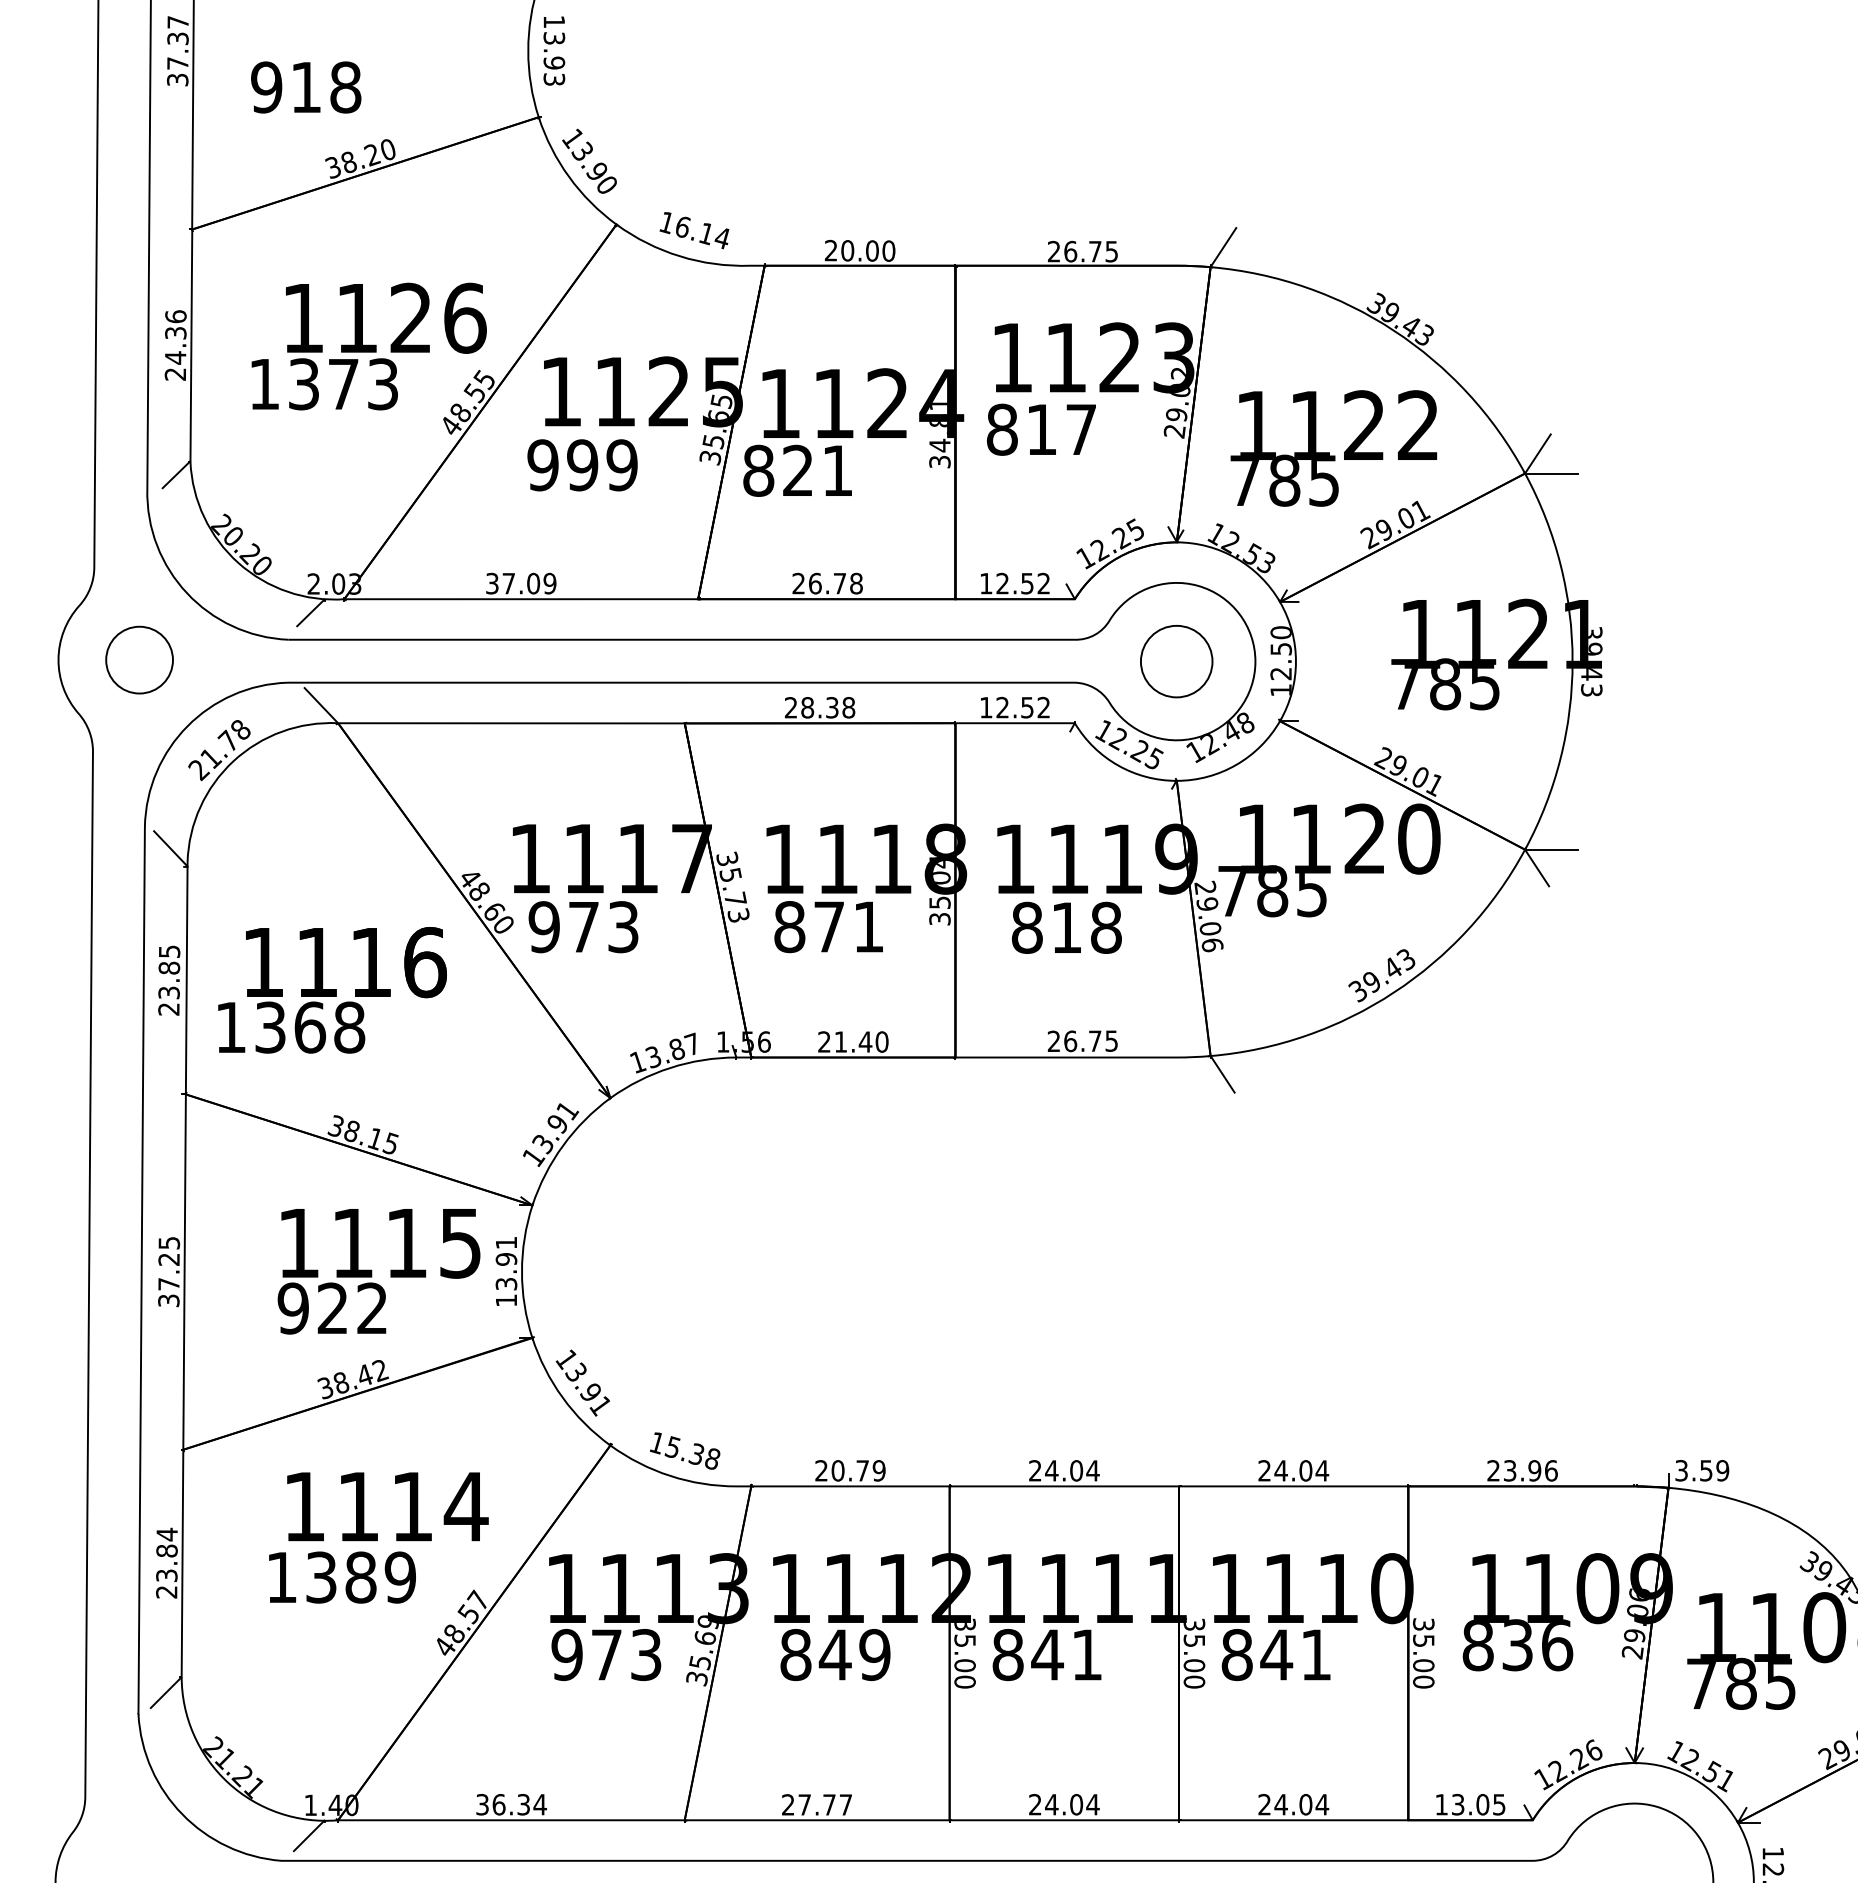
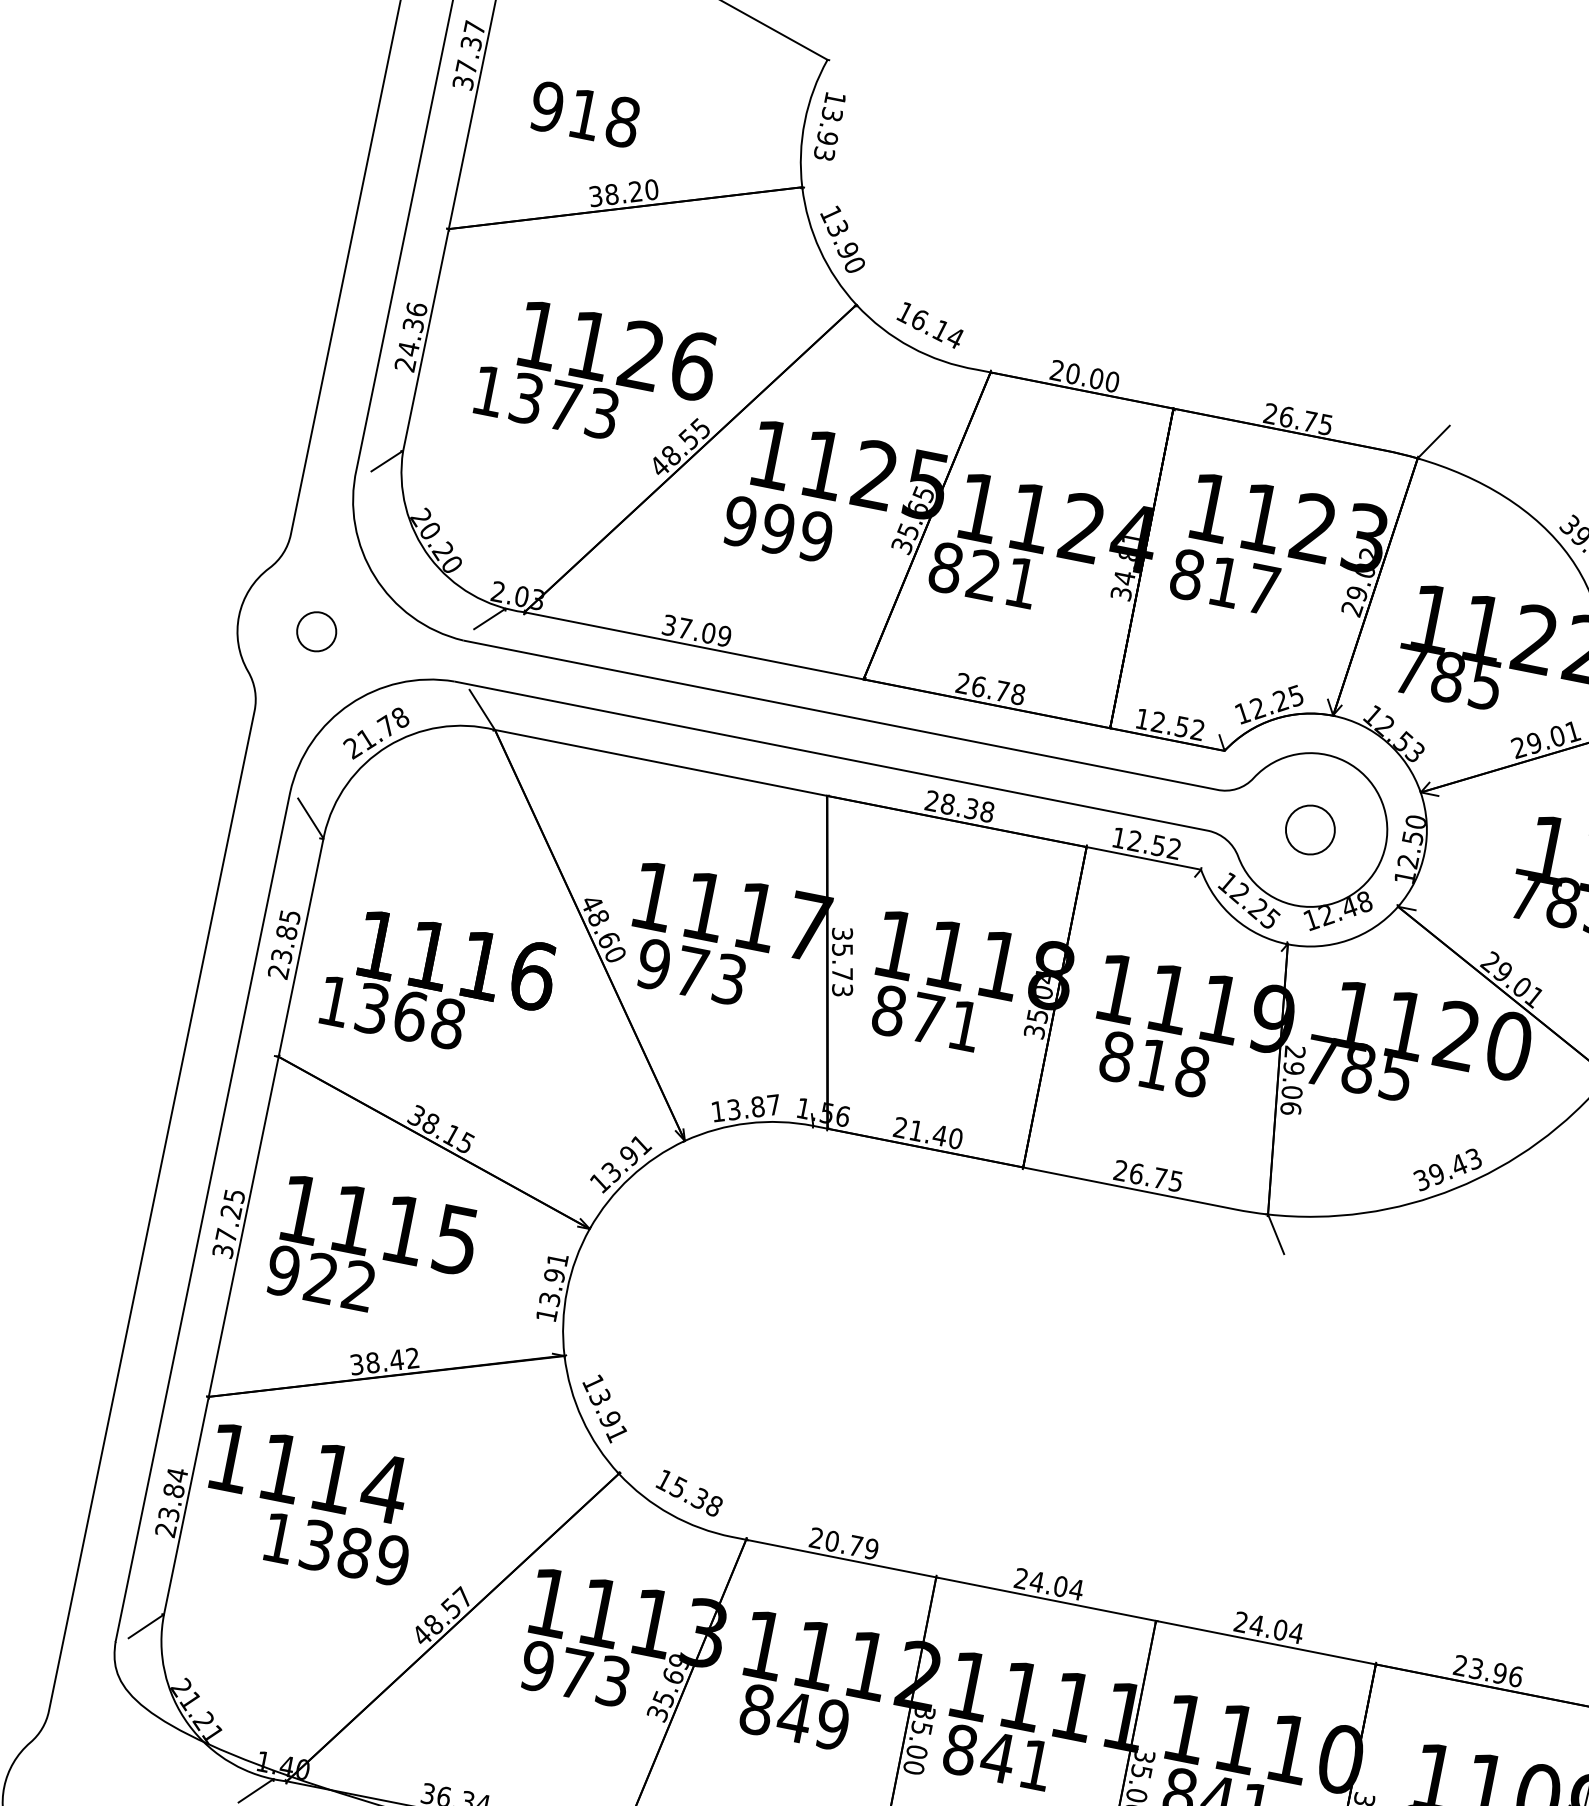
circle: (139, 659) -> (316, 631), size x0.6
circle: (1176, 661) -> (1310, 829), size x0.7
text: (378, 1271) -> (372, 1251), moved
text: (387, 1506) -> (309, 1473), moved

